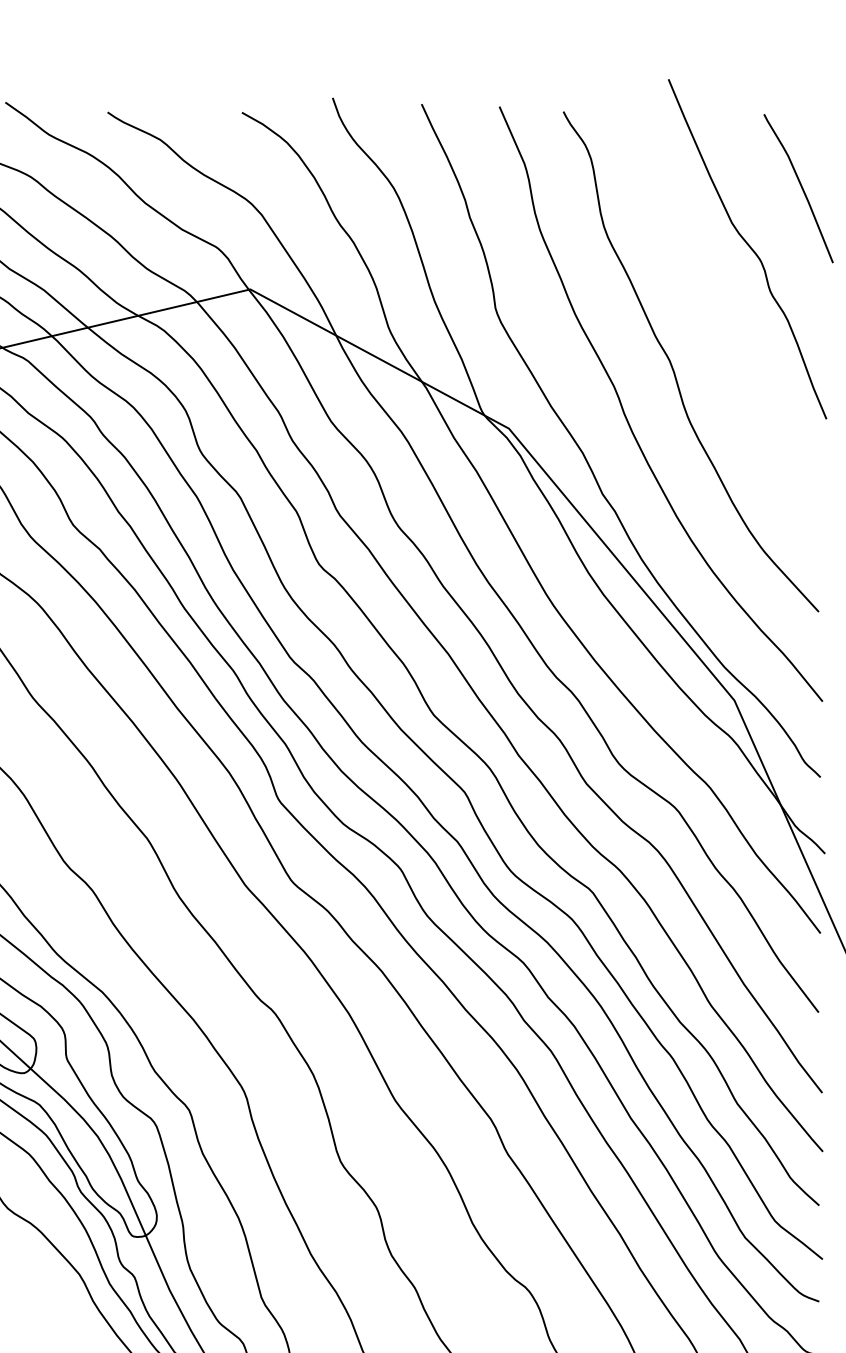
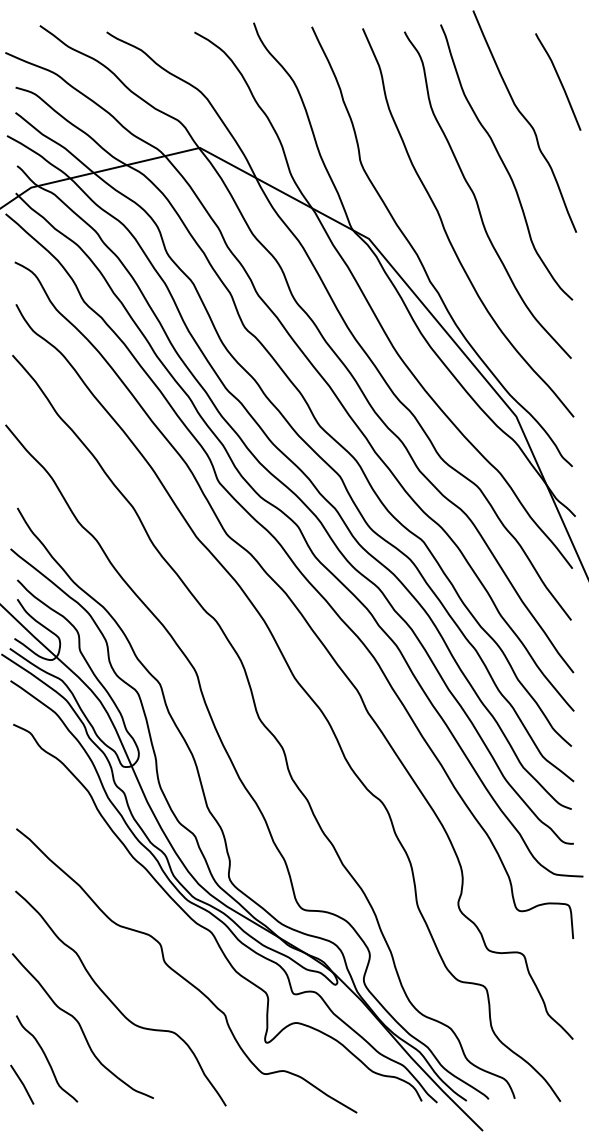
curve: (716, 313) -> (504, 163), added

